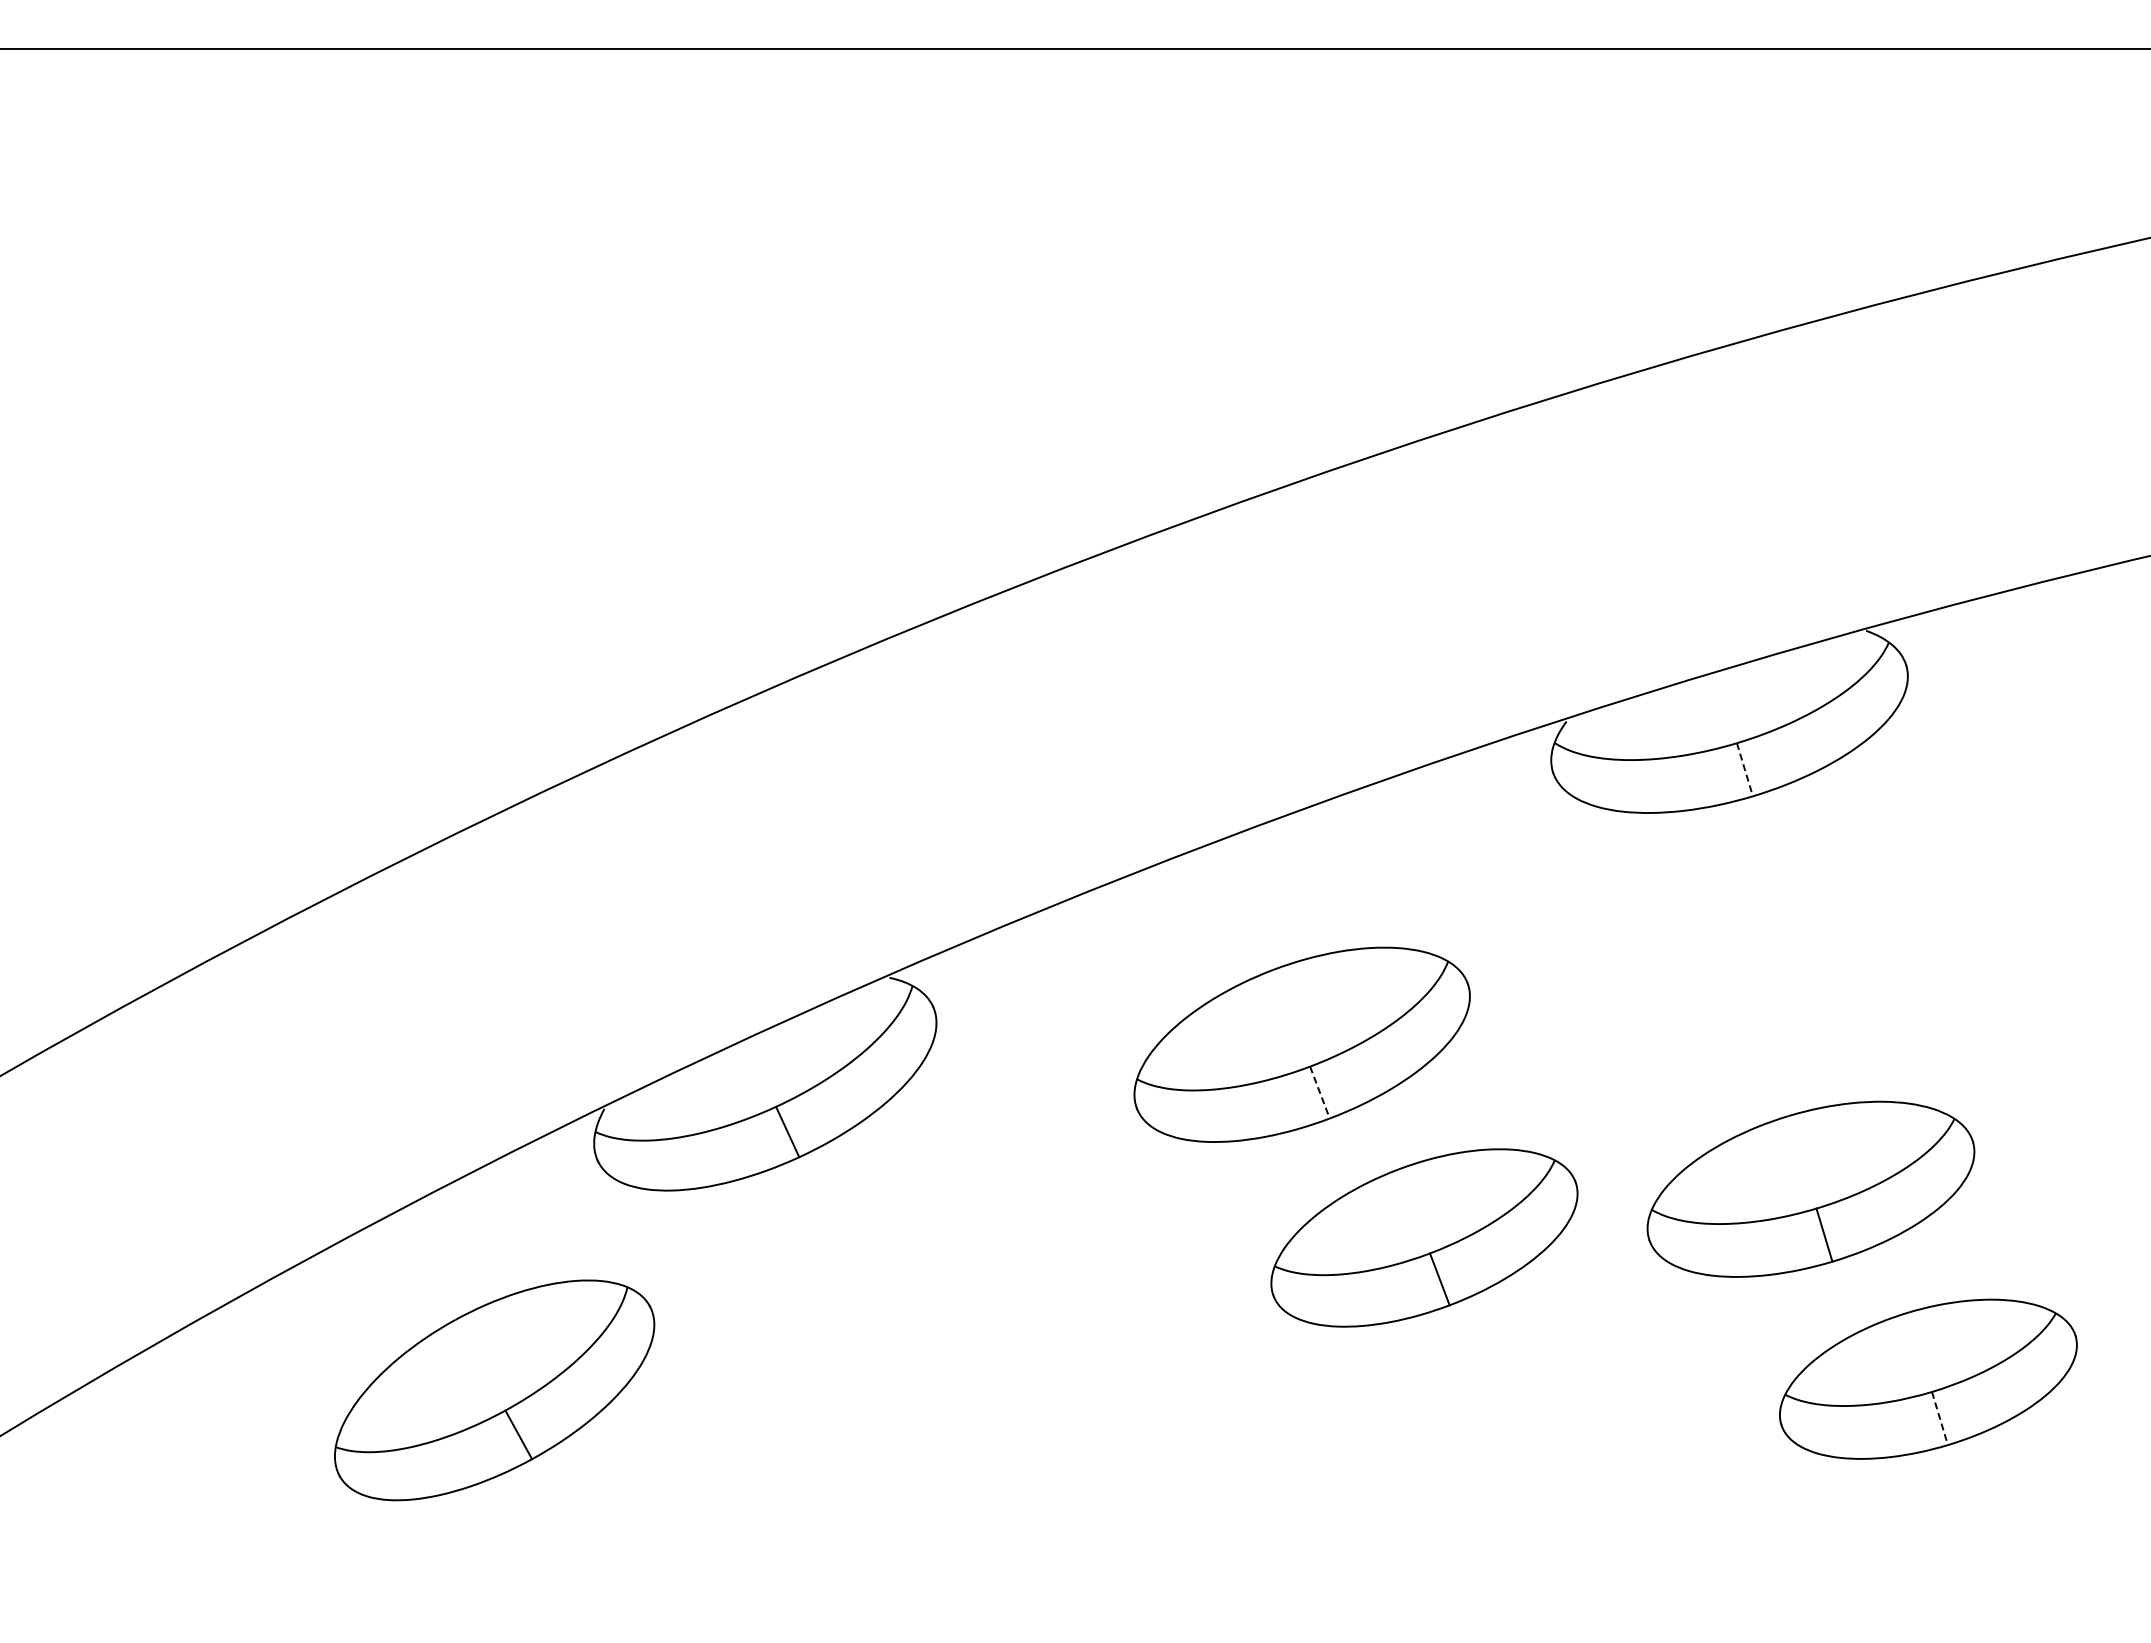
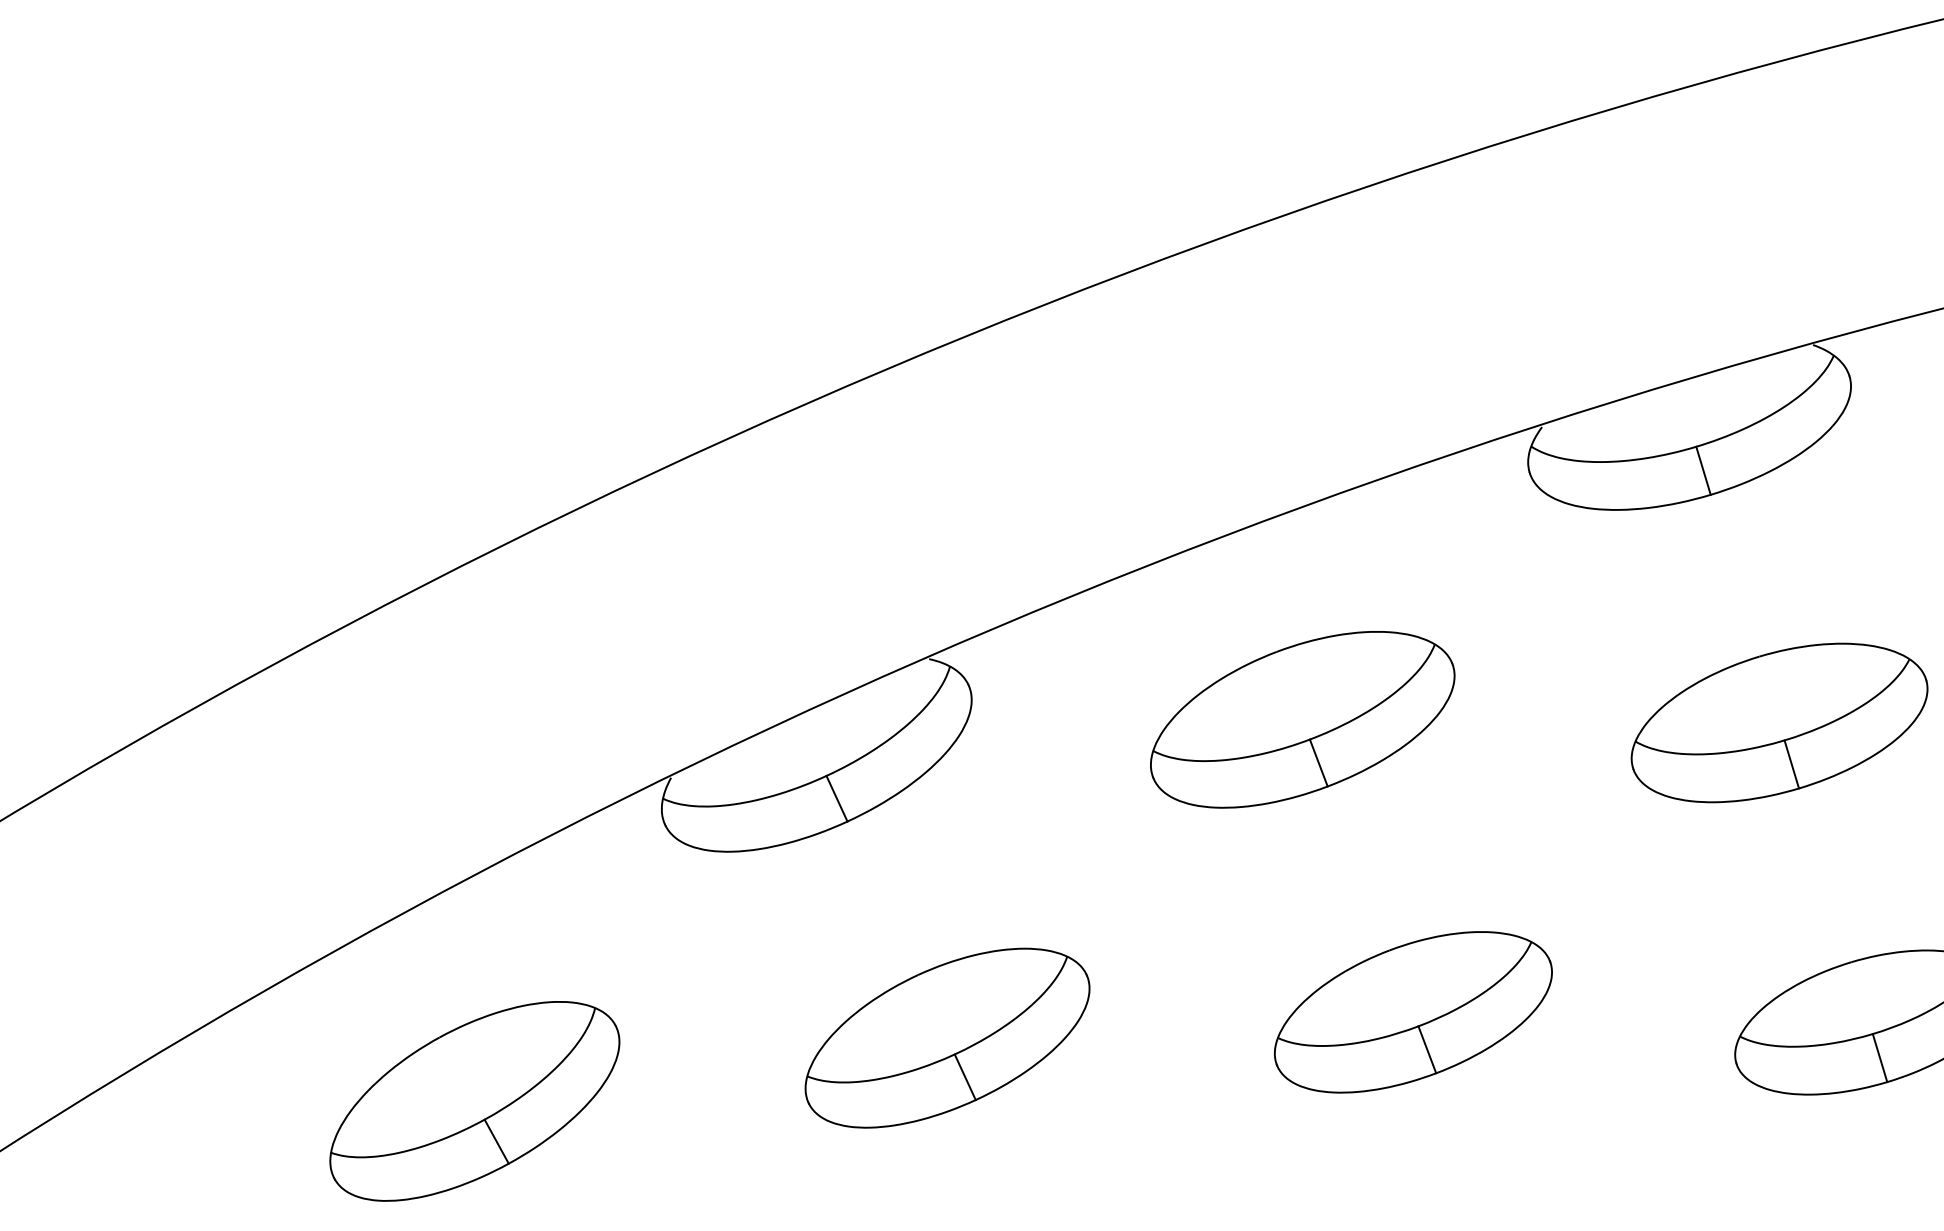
line: (1744, 769) -> (1703, 470), dashed -> solid
line: (1319, 1092) -> (1318, 762), dashed -> solid
part: (1810, 1188) -> (1779, 722), moved
part: (1424, 1237) -> (1413, 1011), moved
part: (494, 1390) -> (474, 1101), moved
part: (909, 1396) -> (947, 1038), added
line: (1939, 1418) -> (1879, 1058), dashed -> solid

